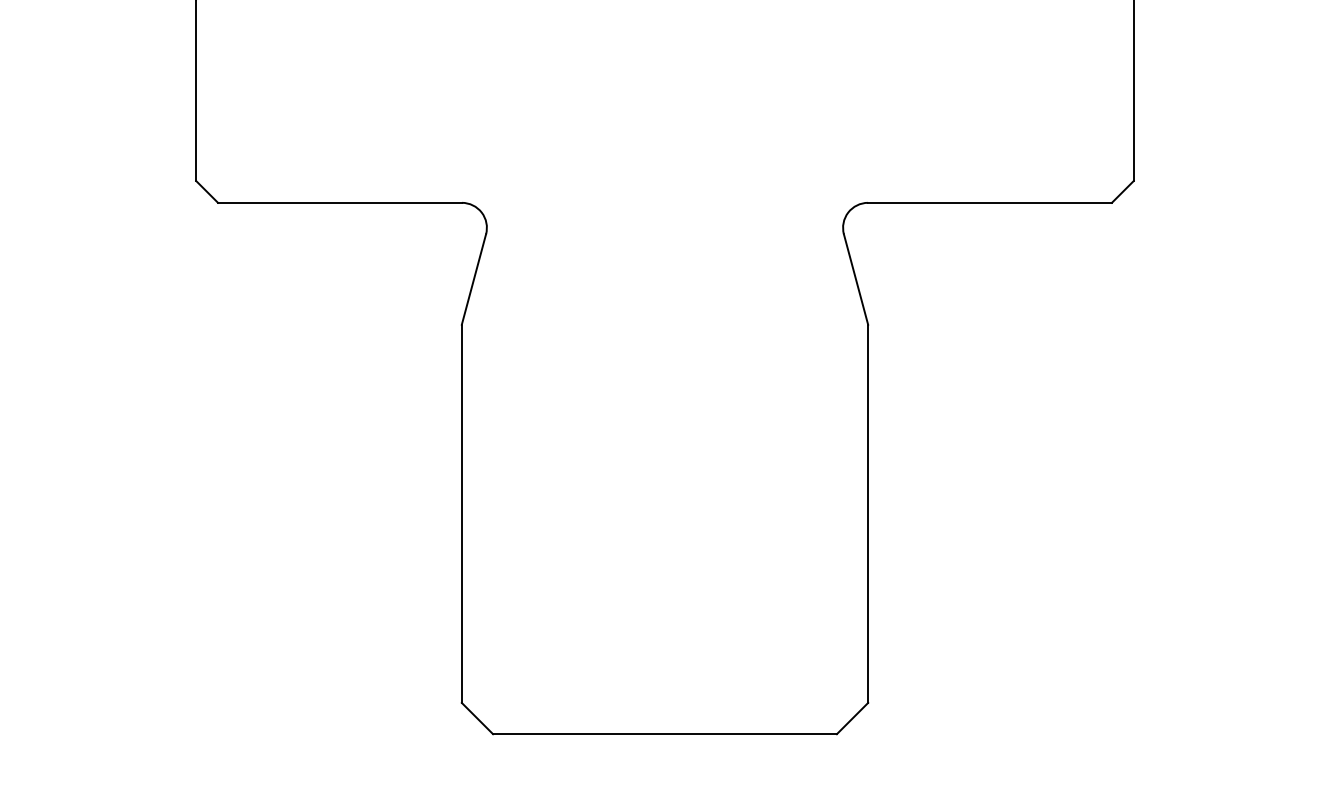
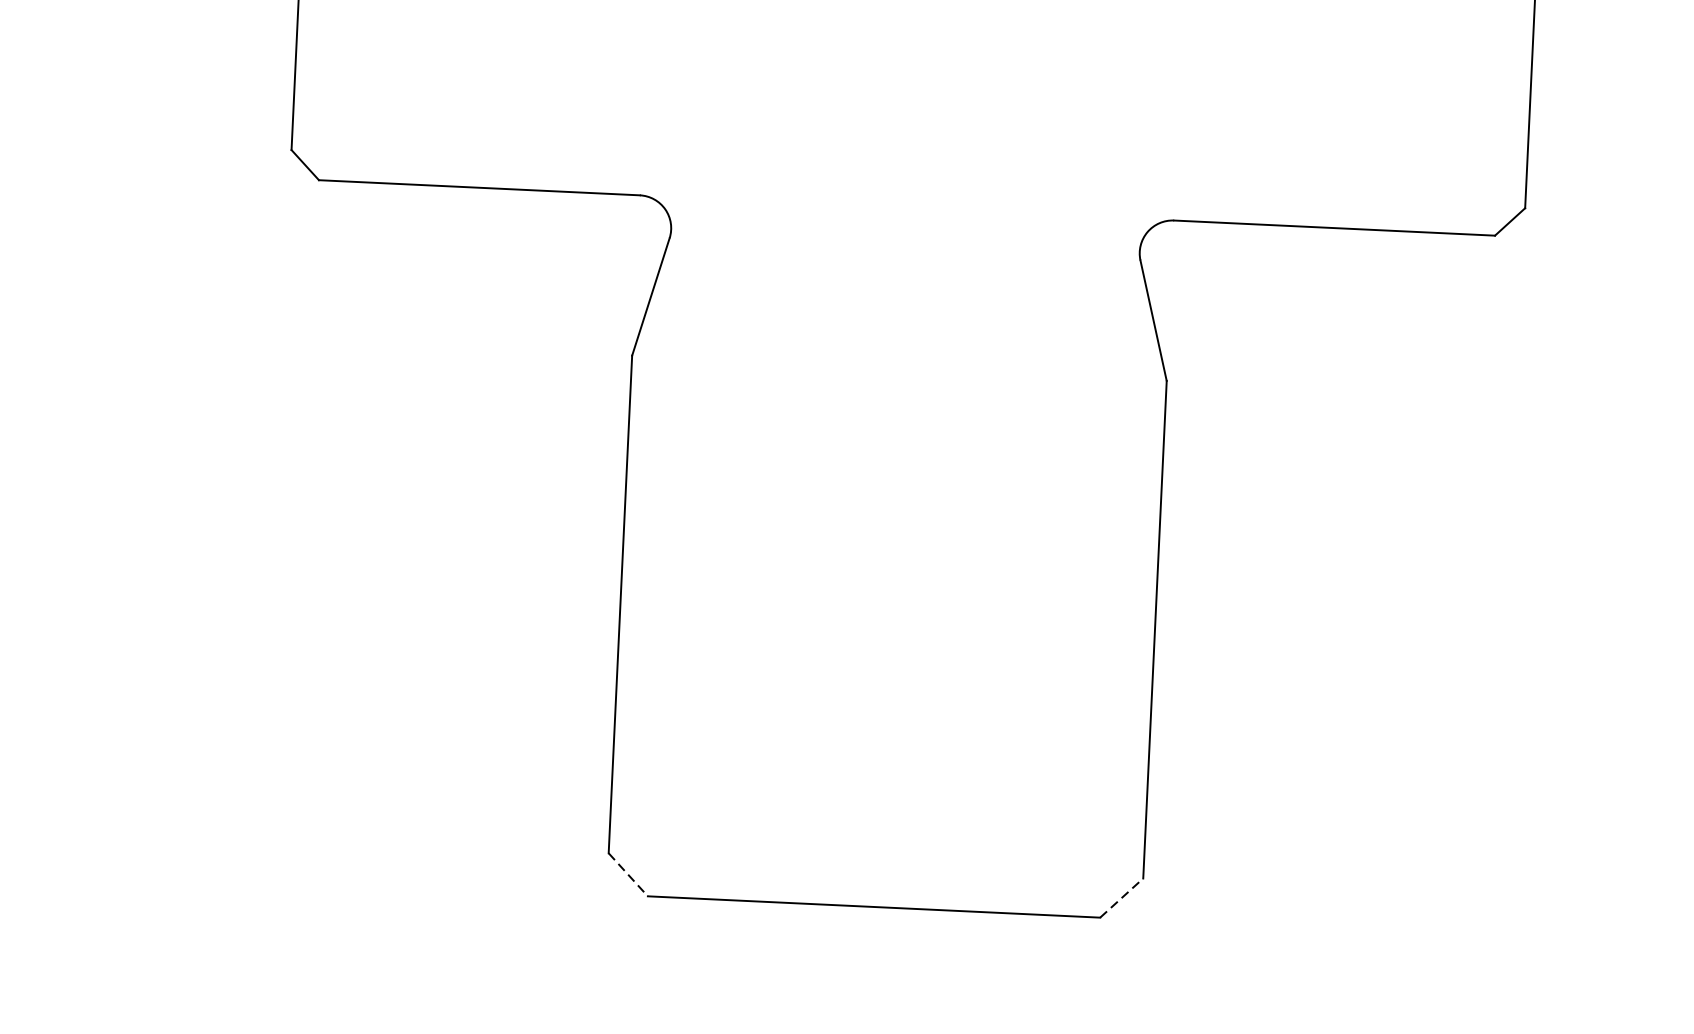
line: (477, 718) -> (628, 874), solid -> dashed
line: (852, 718) -> (1121, 897), solid -> dashed

